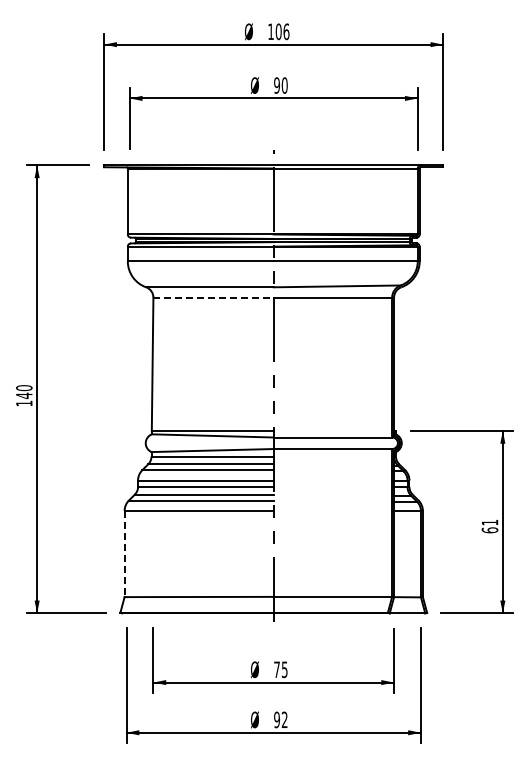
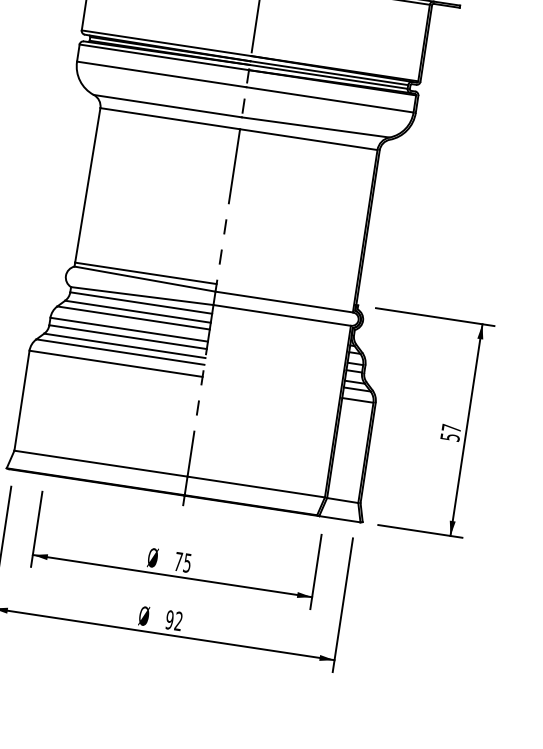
line: (214, 297) -> (171, 118), dashed -> solid
text: (489, 526) -> (450, 432), 61 -> 57
line: (124, 554) -> (21, 401), dashed -> solid

